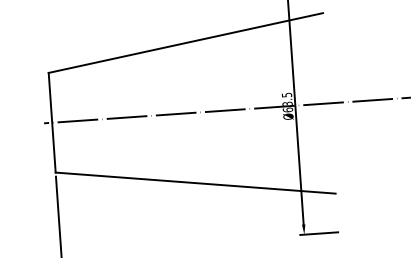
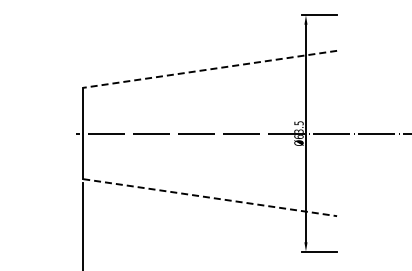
line: (185, 43) -> (209, 69), solid -> dashed
line: (196, 182) -> (210, 197), solid -> dashed

